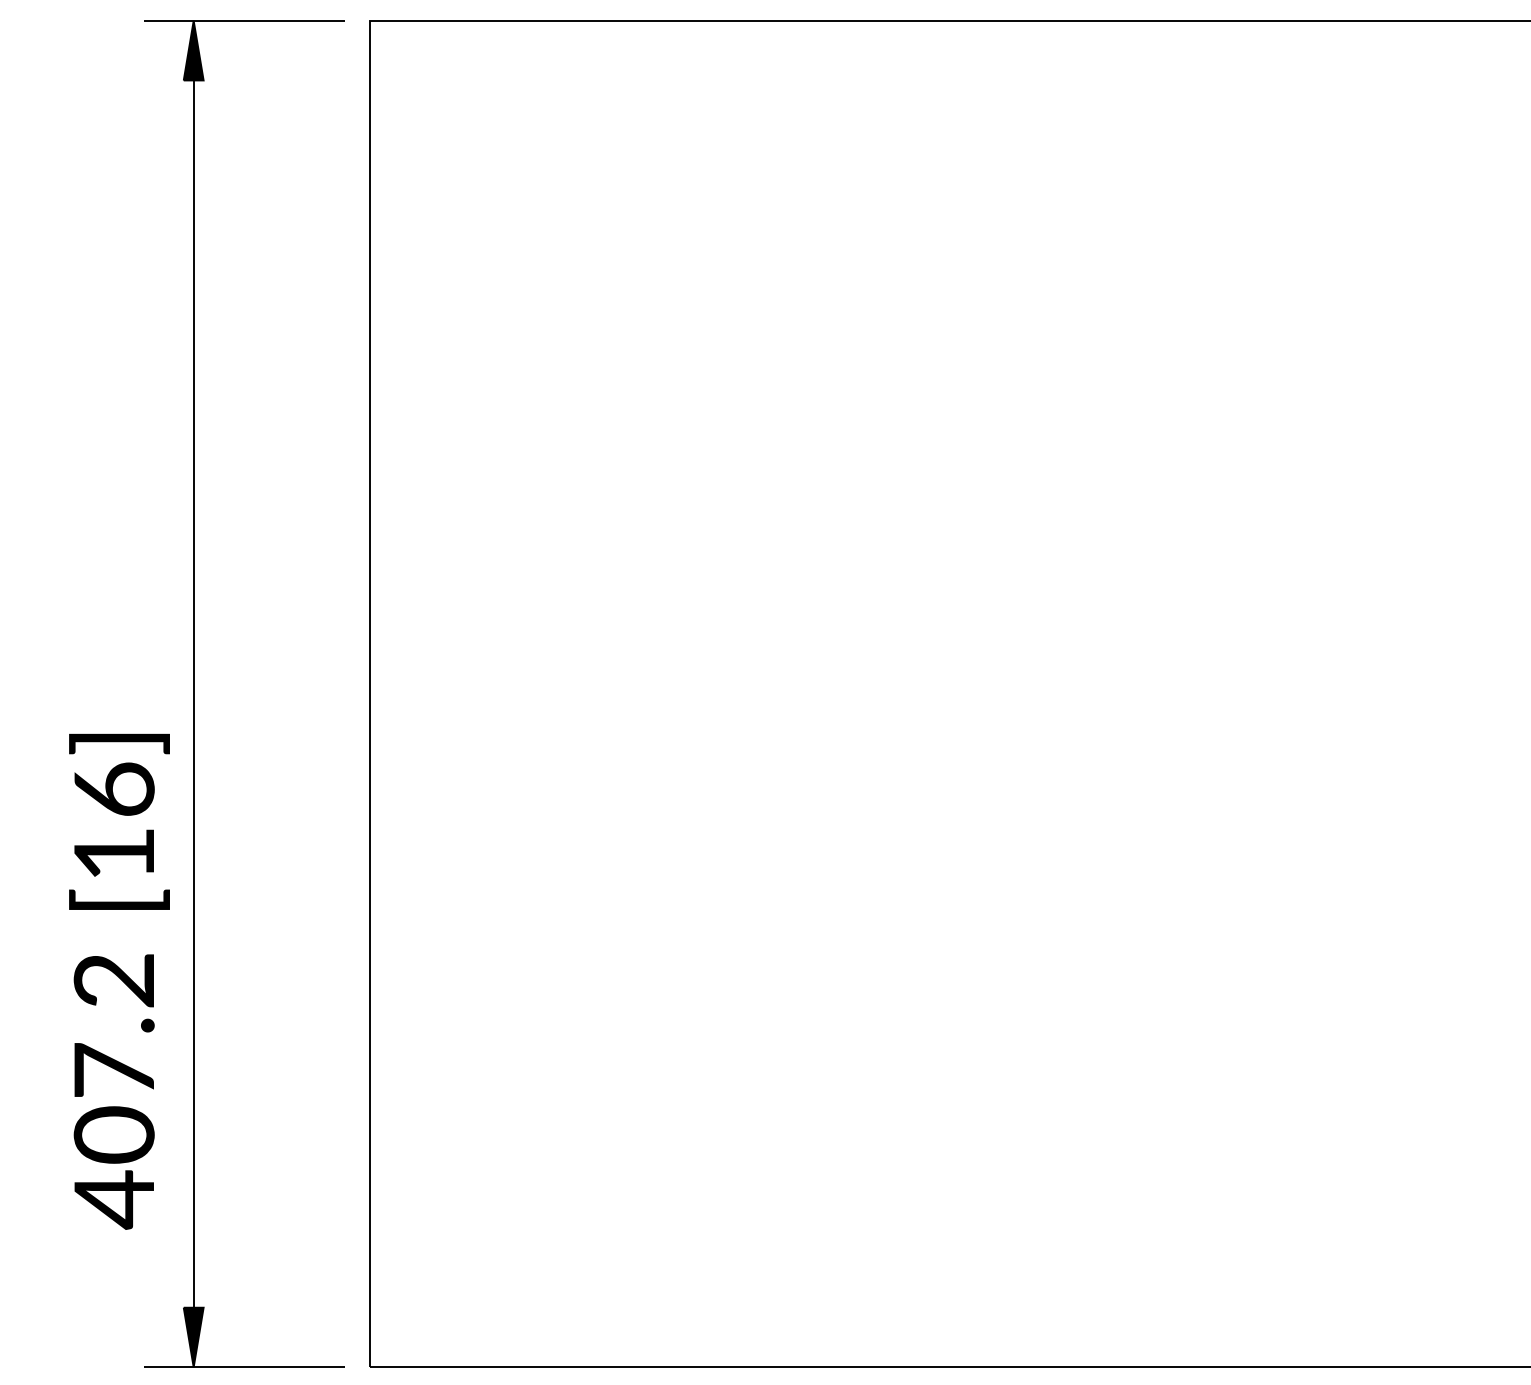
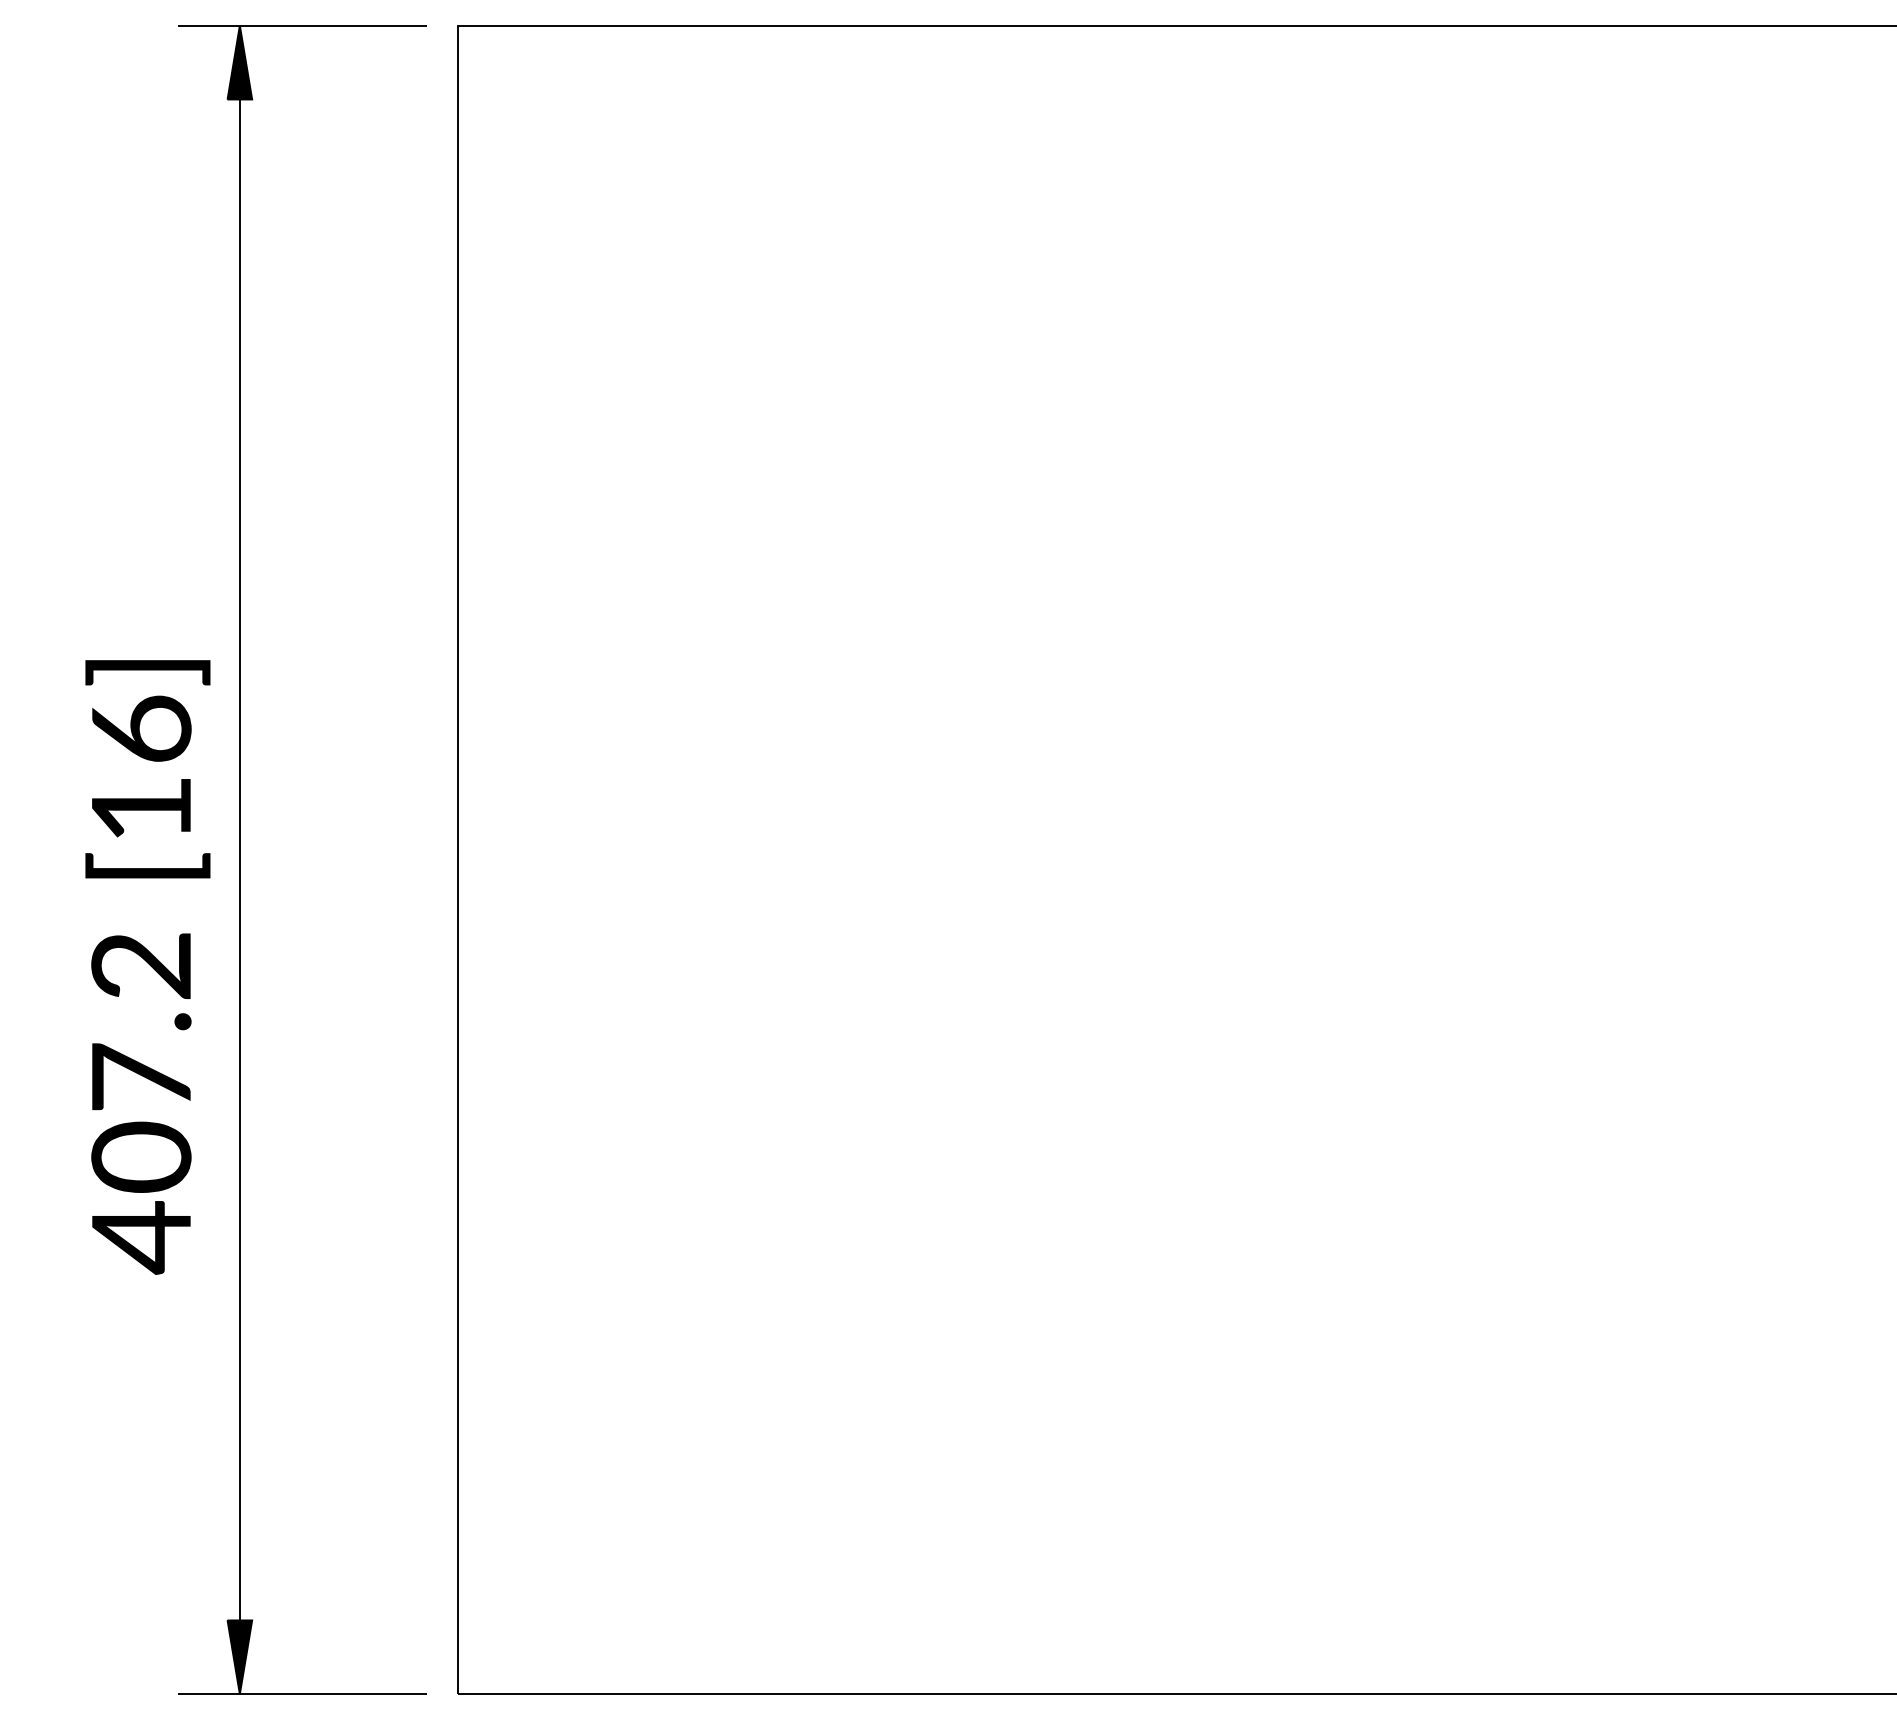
text: (119, 981) -> (147, 967), moved

